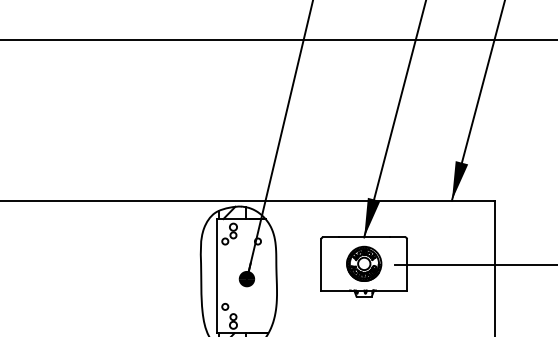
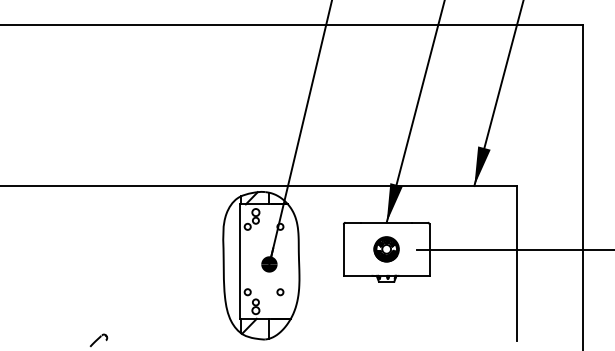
part: (364, 264) -> (386, 249), size x0.71
circle: (258, 307) -> (280, 292), added

